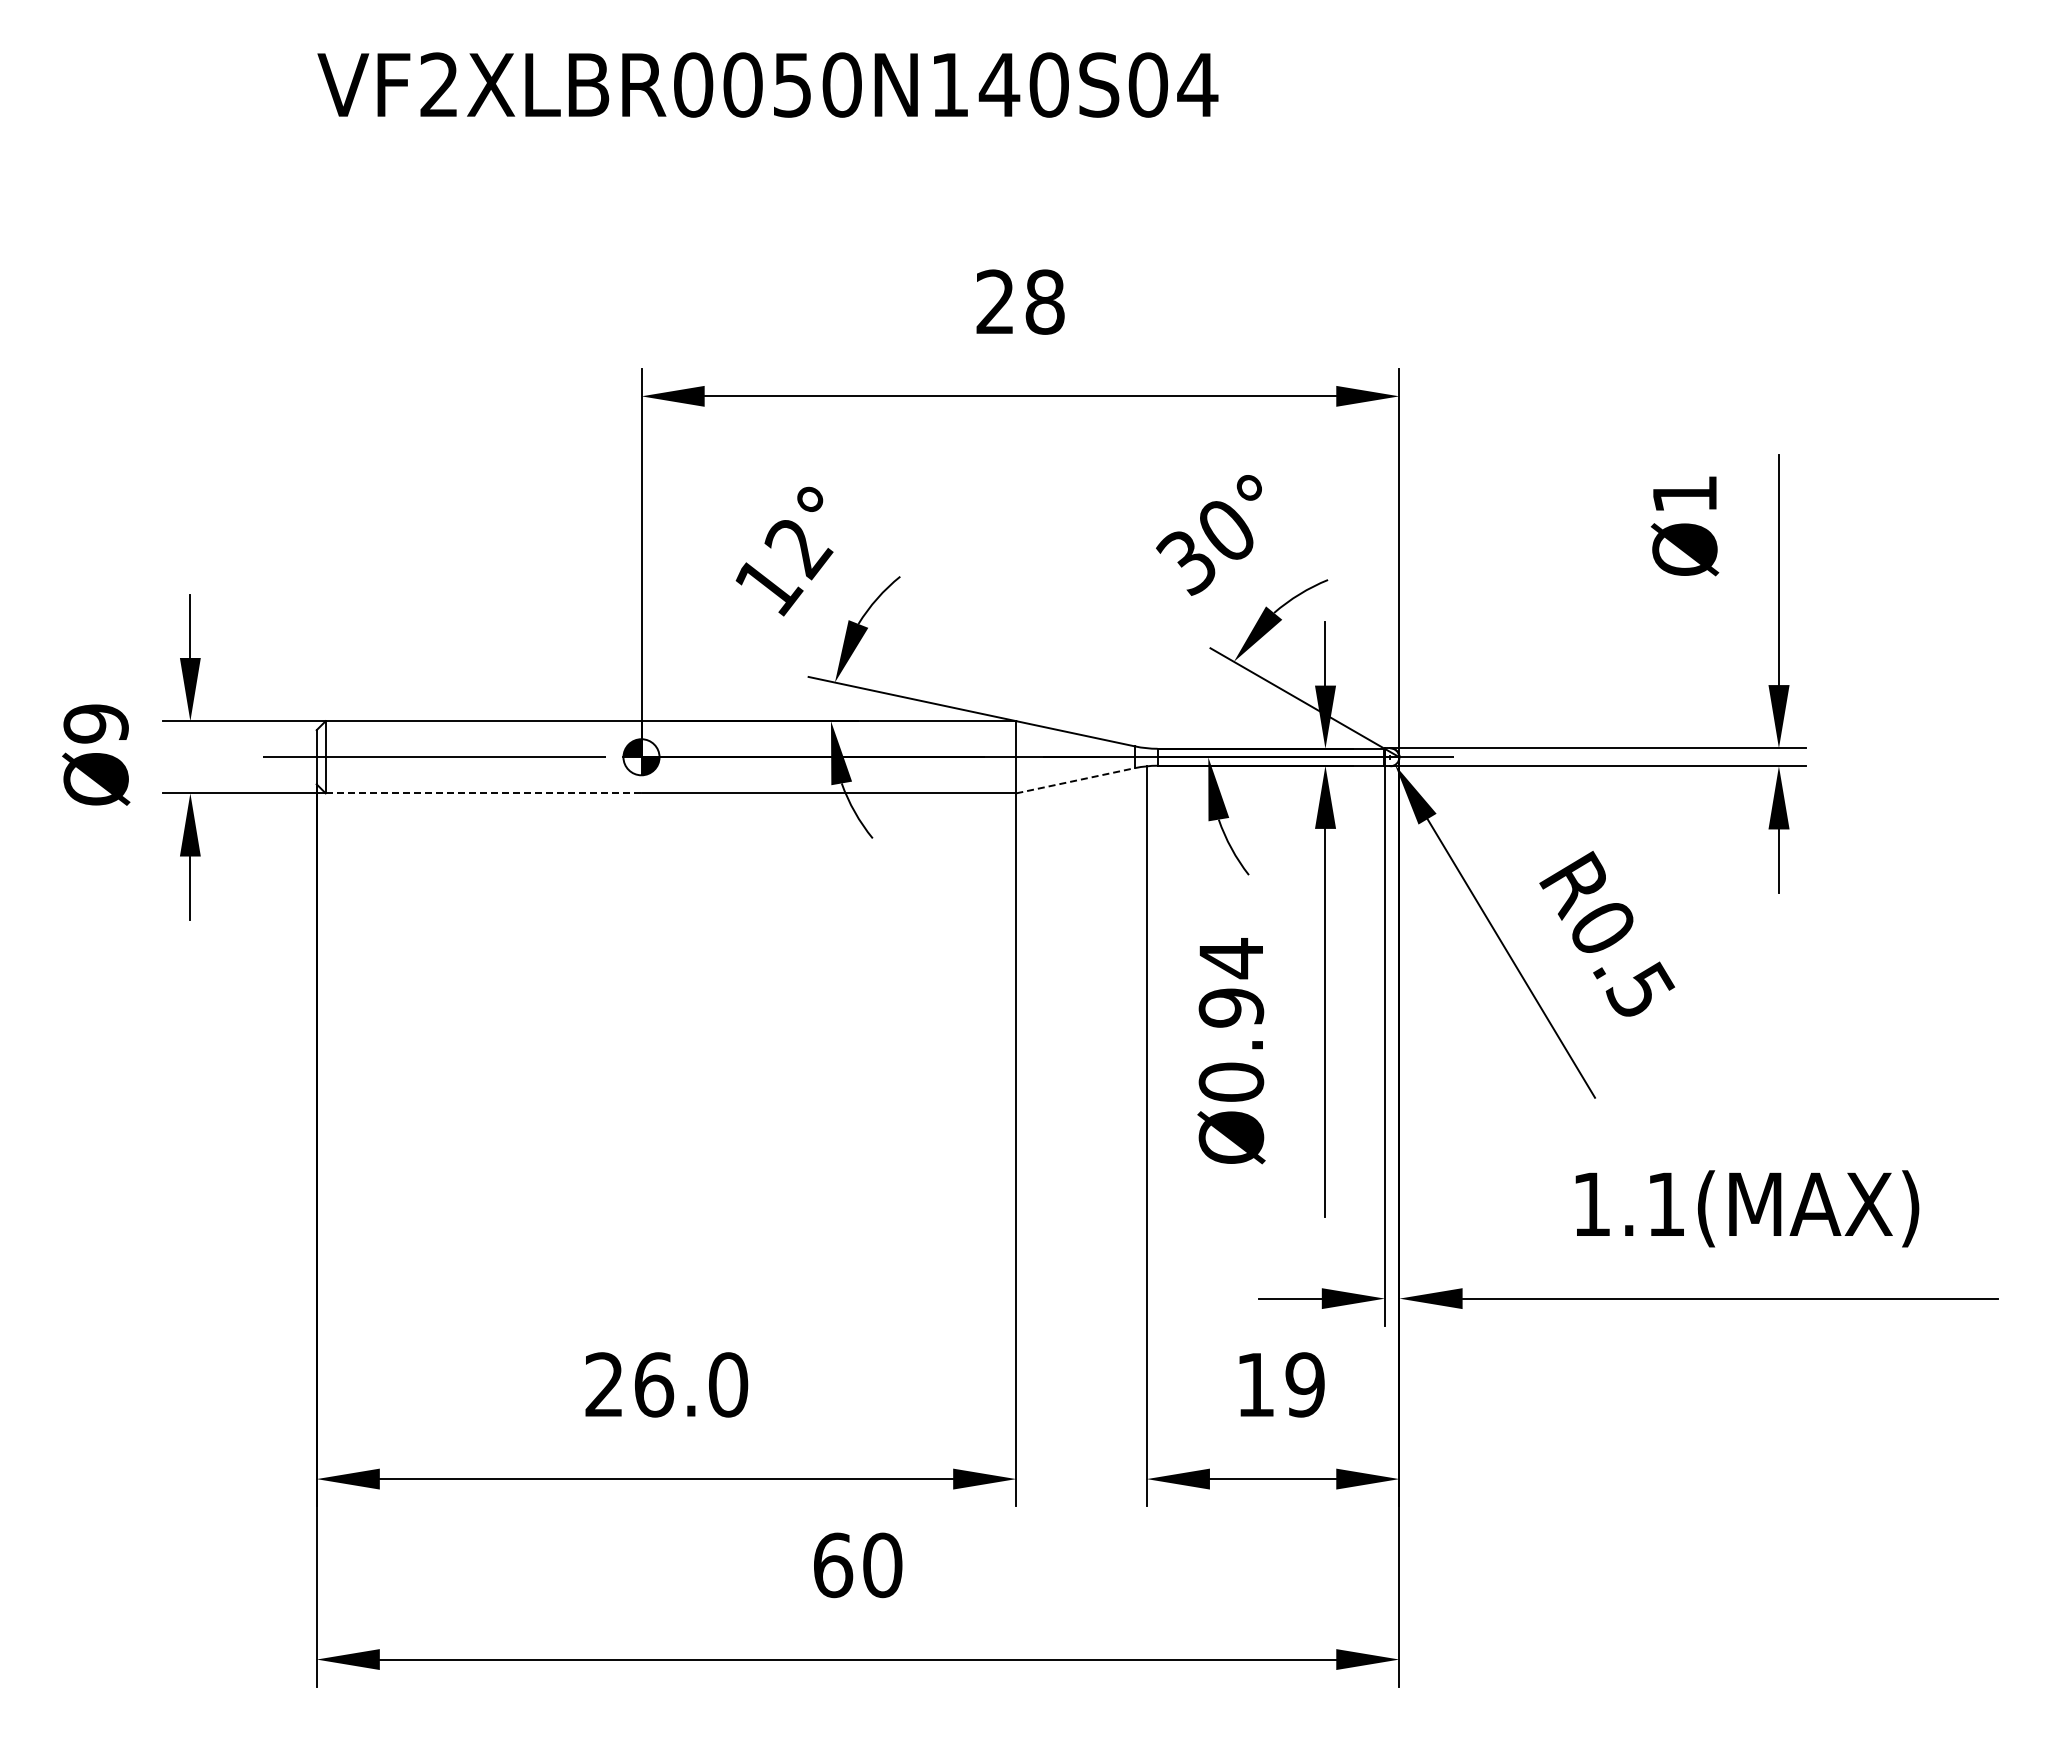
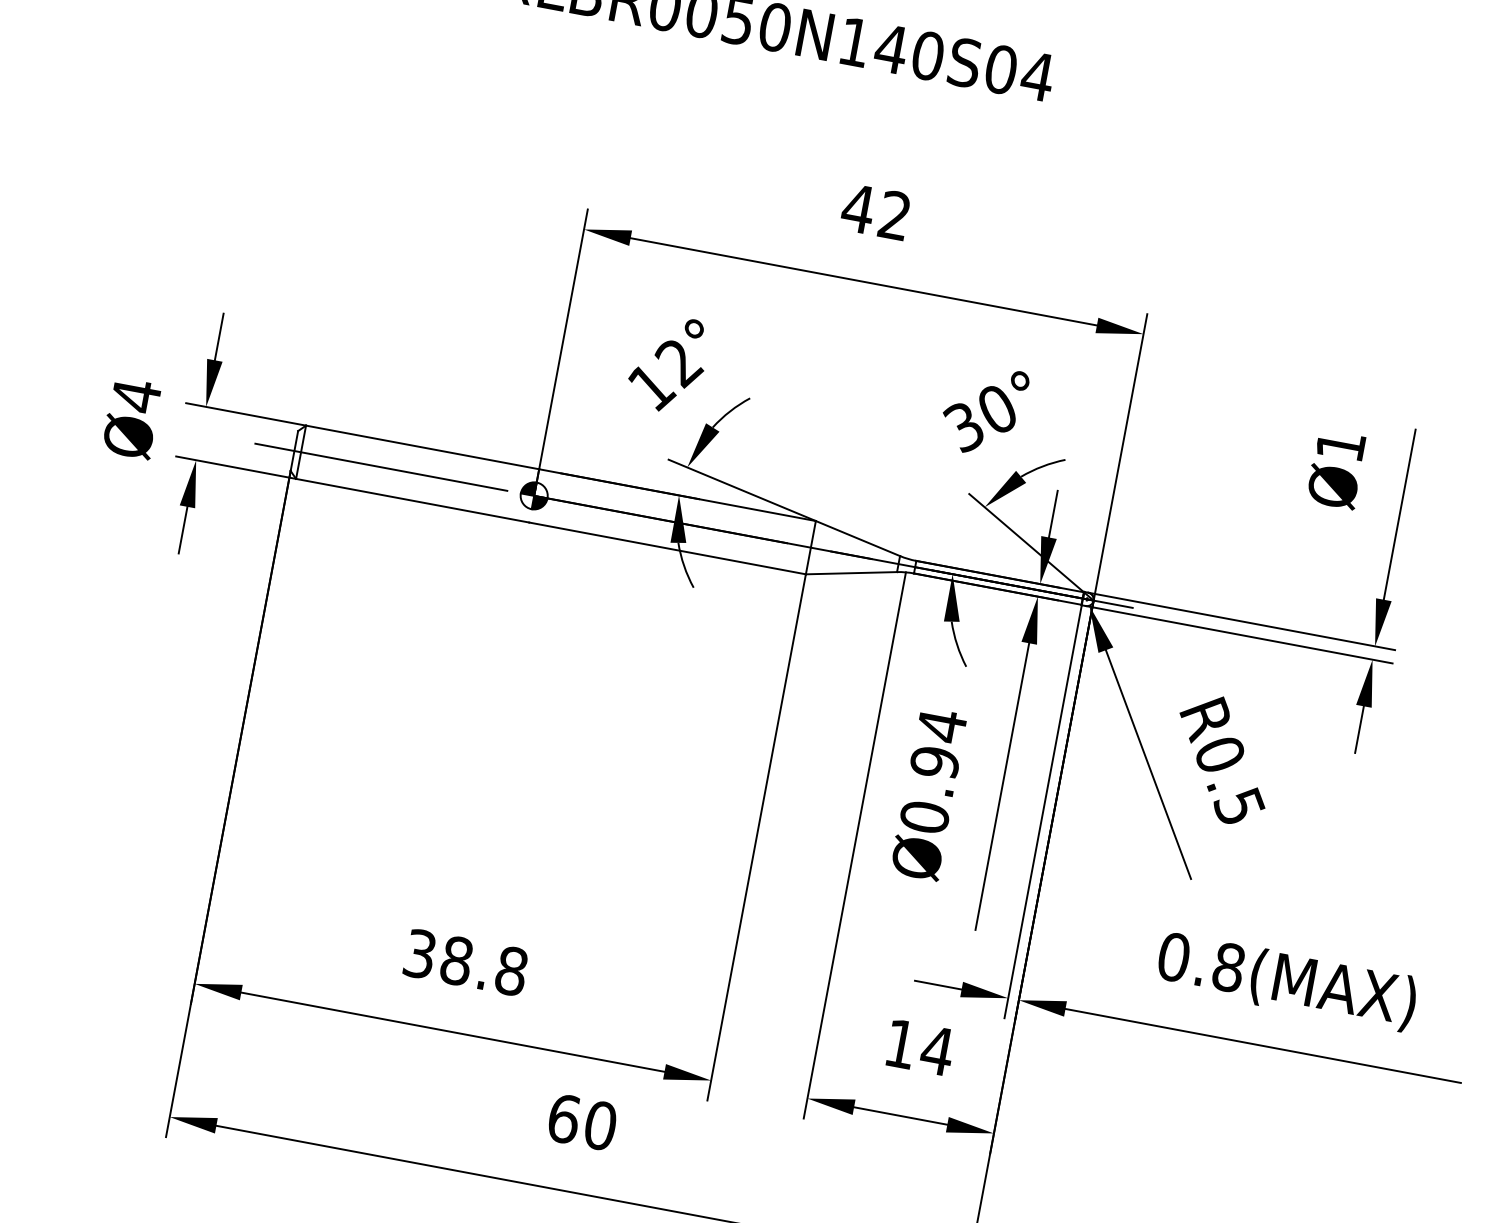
text: (1019, 301) -> (876, 211), 28 -> 42
text: (95, 723) -> (135, 395), Ø9 -> Ø4
line: (1075, 780) -> (851, 573), dashed -> solid
line: (483, 793) -> (412, 500), dashed -> solid
text: (1628, 1204) -> (1200, 962), 1.1(MAX) -> 0.8(MAX)
text: (666, 1384) -> (465, 962), 26.0 -> 38.8
text: (1304, 1384) -> (936, 1050), 19 -> 14

